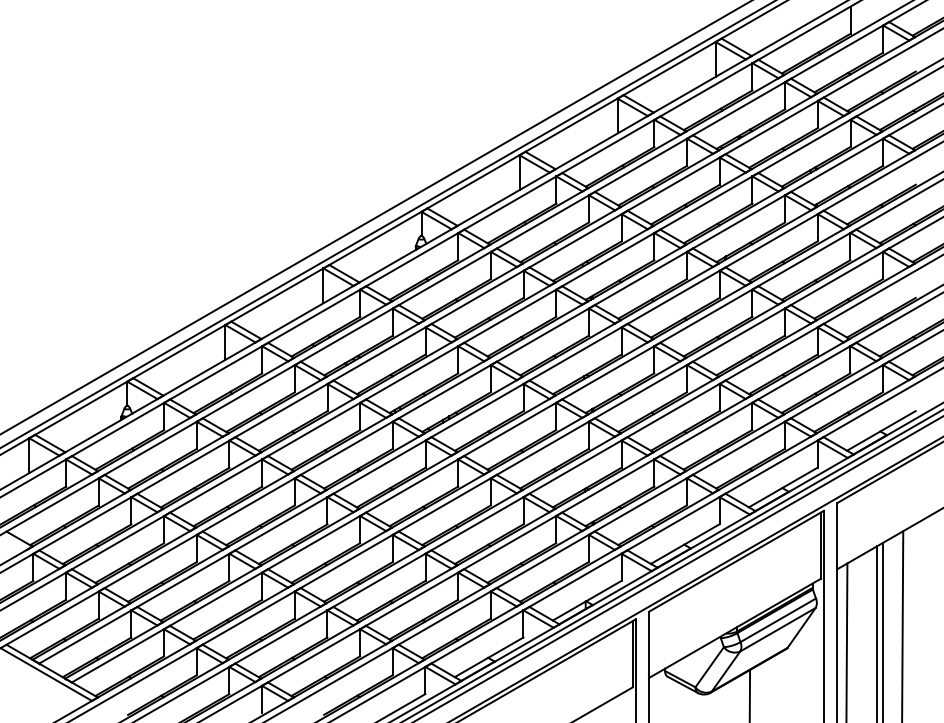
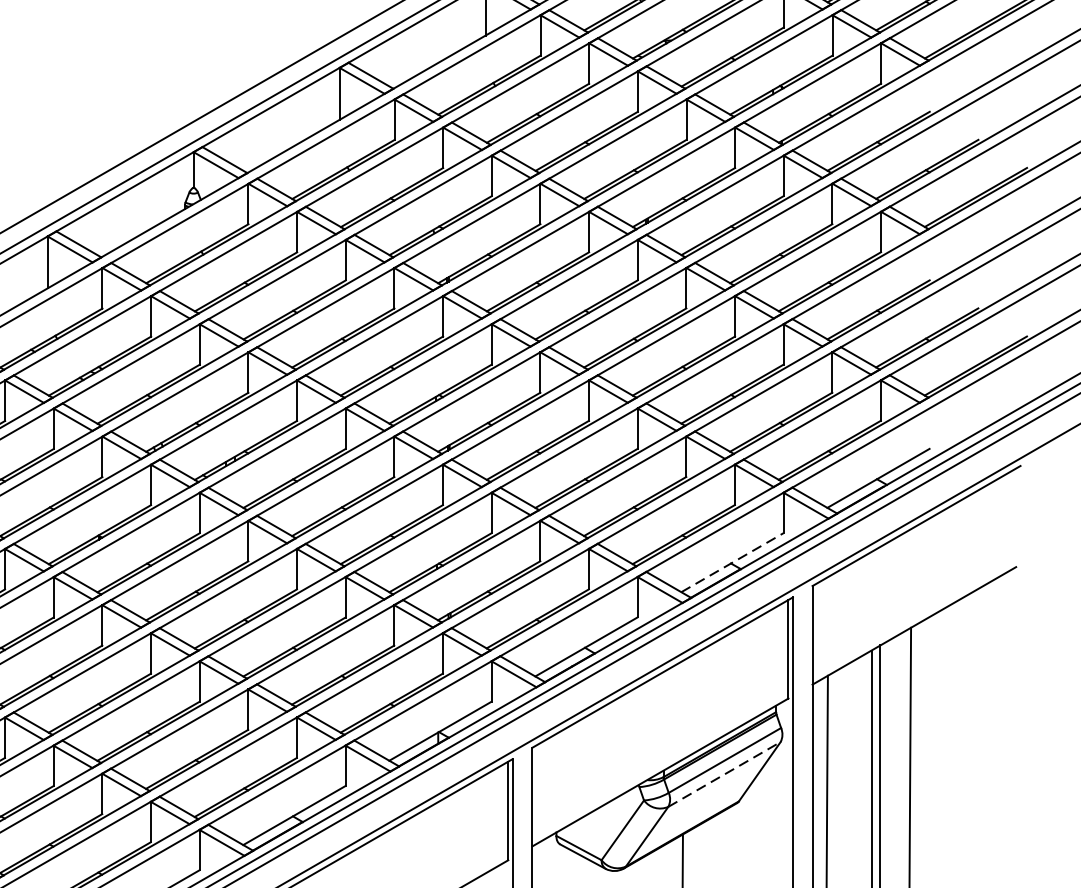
line: (783, 487) -> (732, 562), solid -> dashed
line: (777, 629) -> (723, 774), solid -> dashed

